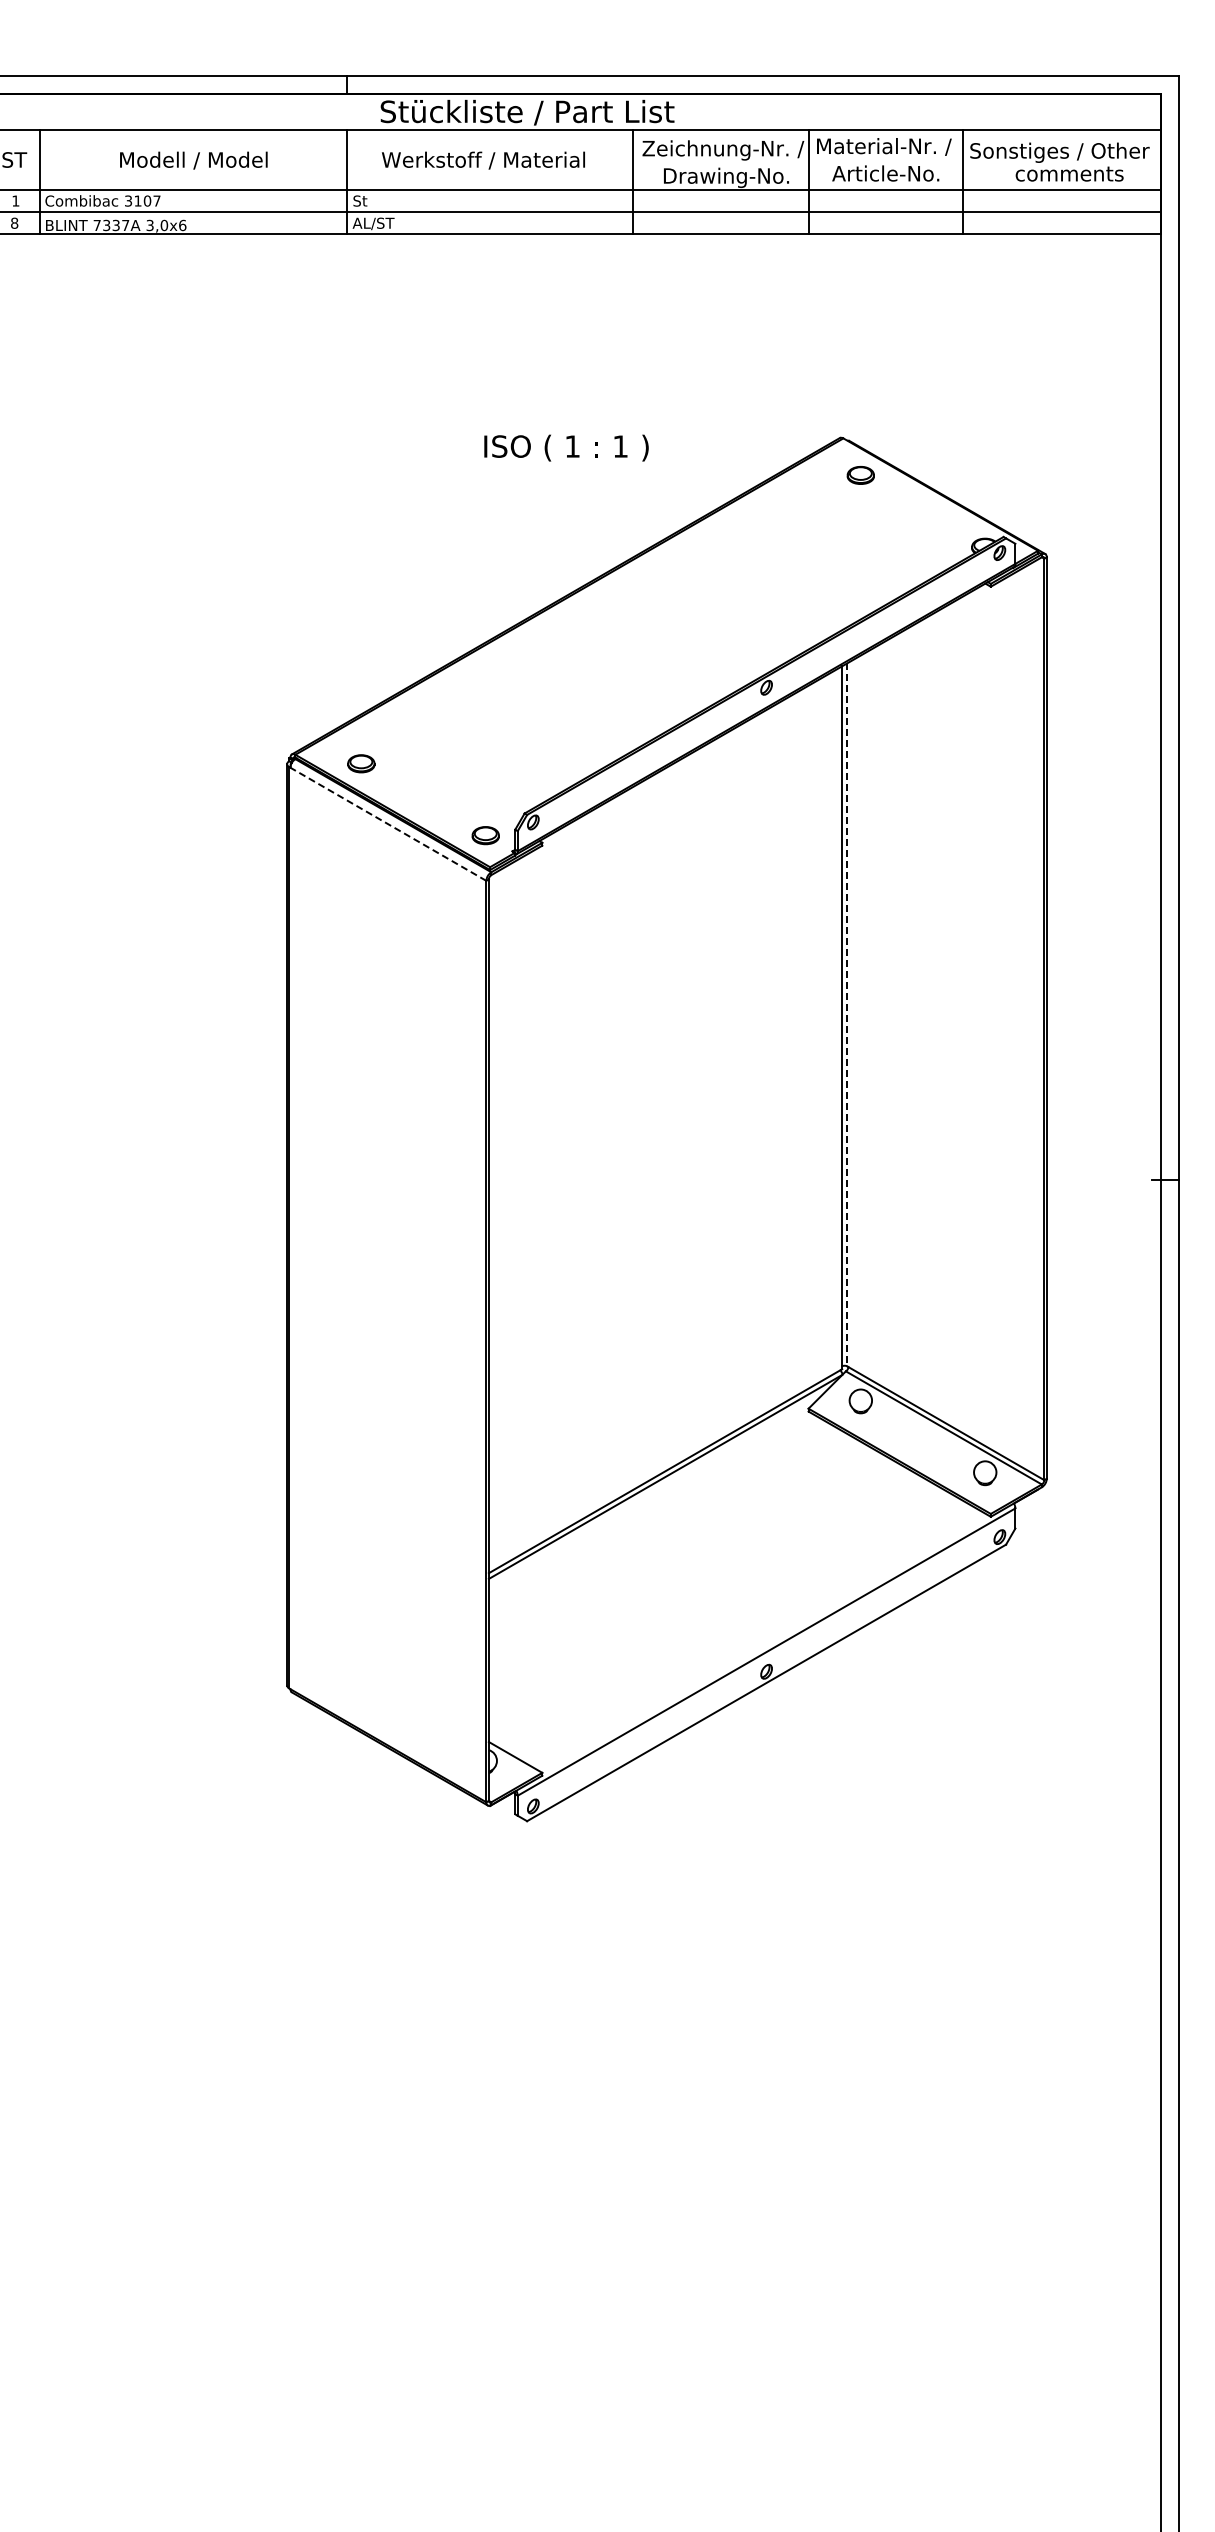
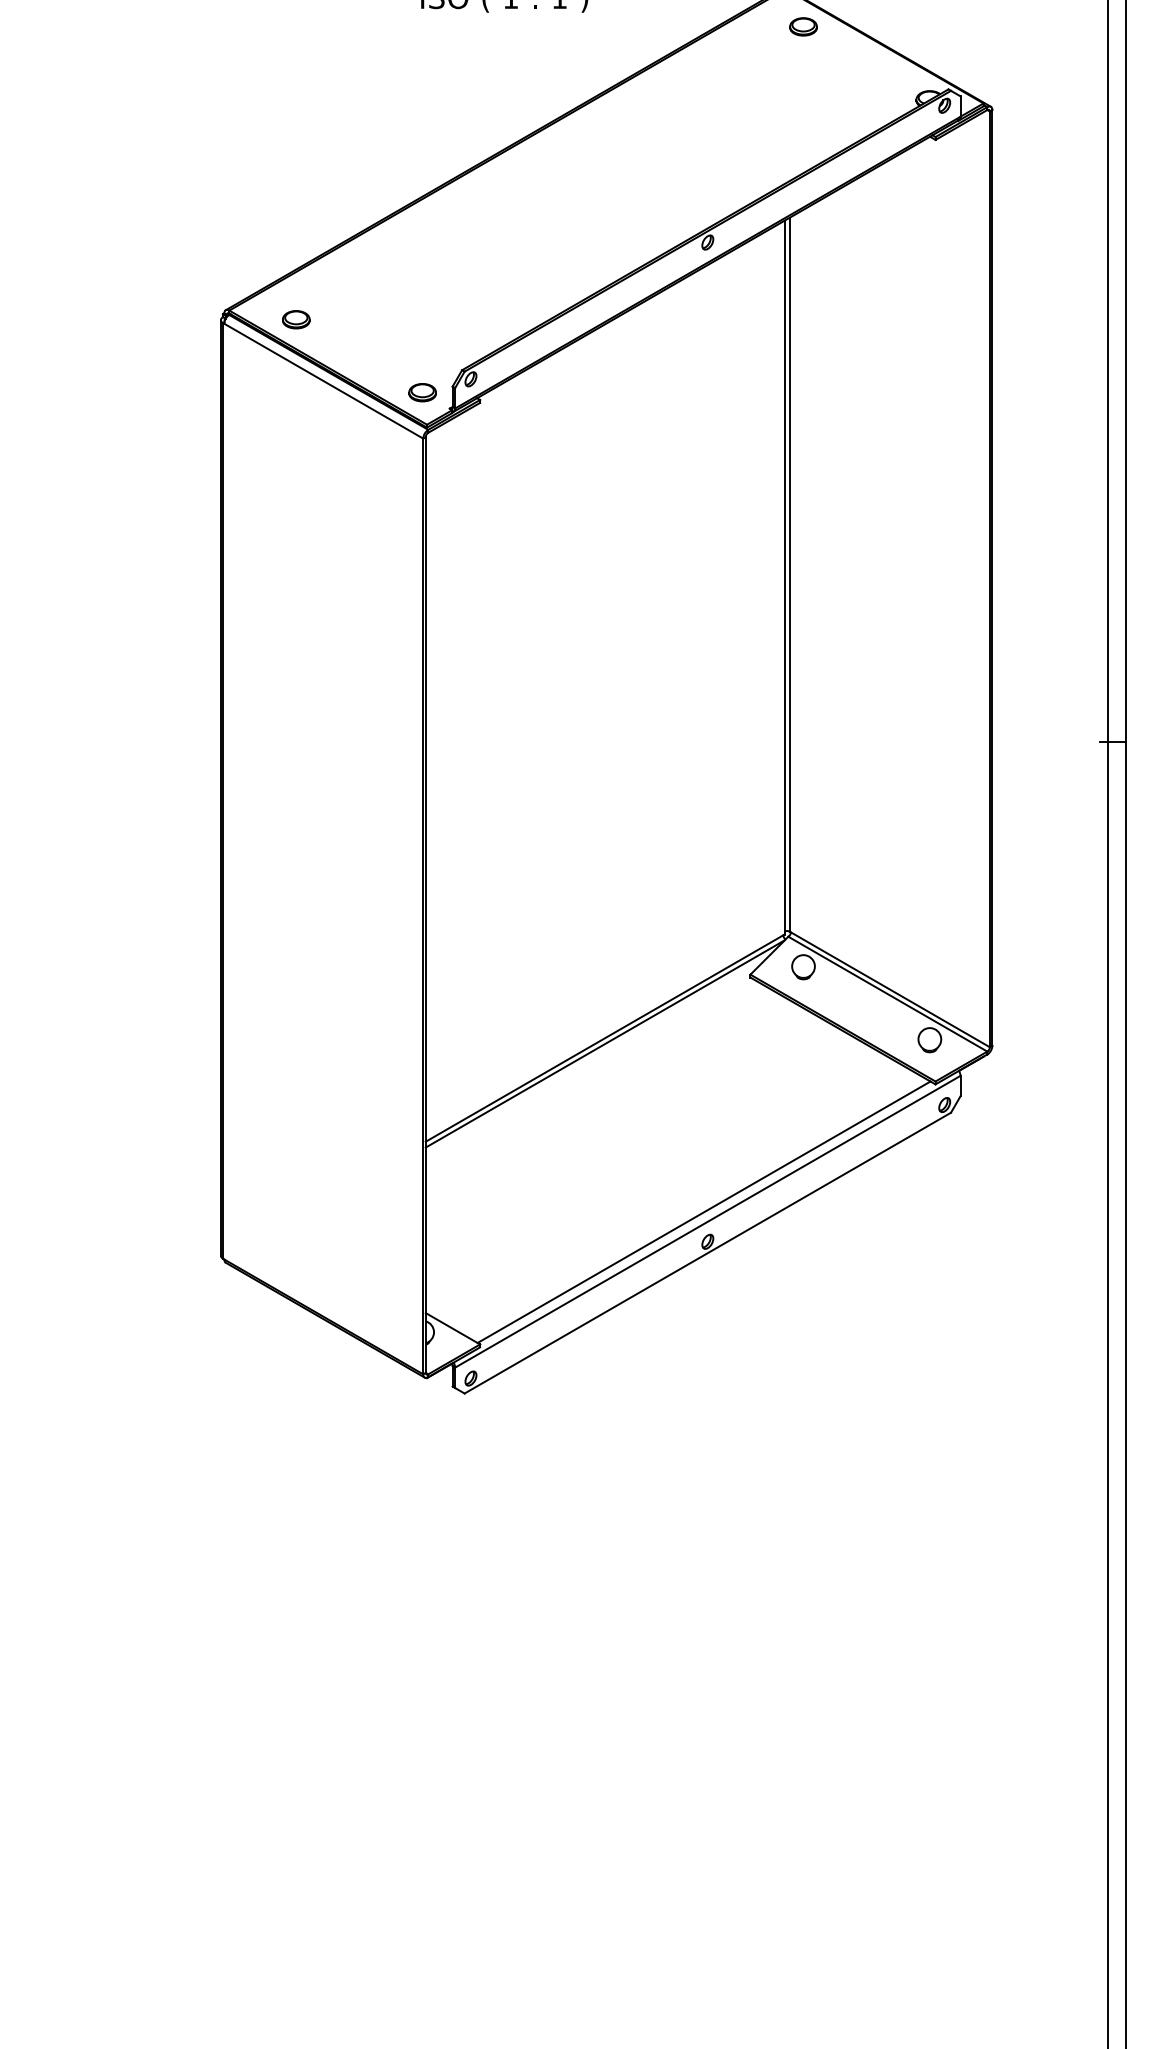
line: (387, 824) -> (322, 381), dashed -> solid
line: (847, 1015) -> (789, 575), dashed -> solid
line: (762, 1642) -> (703, 1212), added

